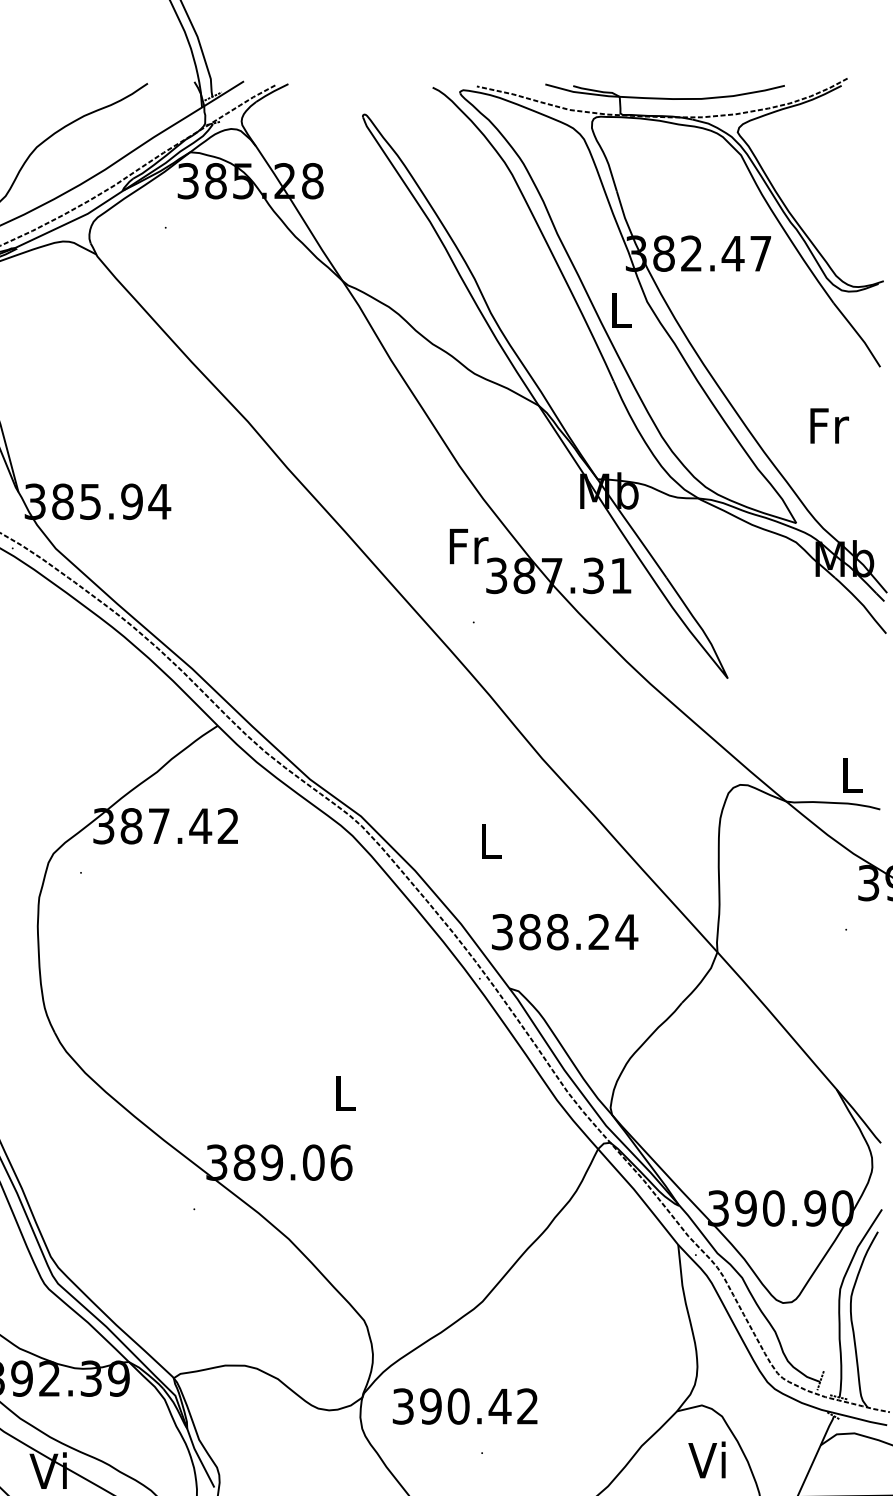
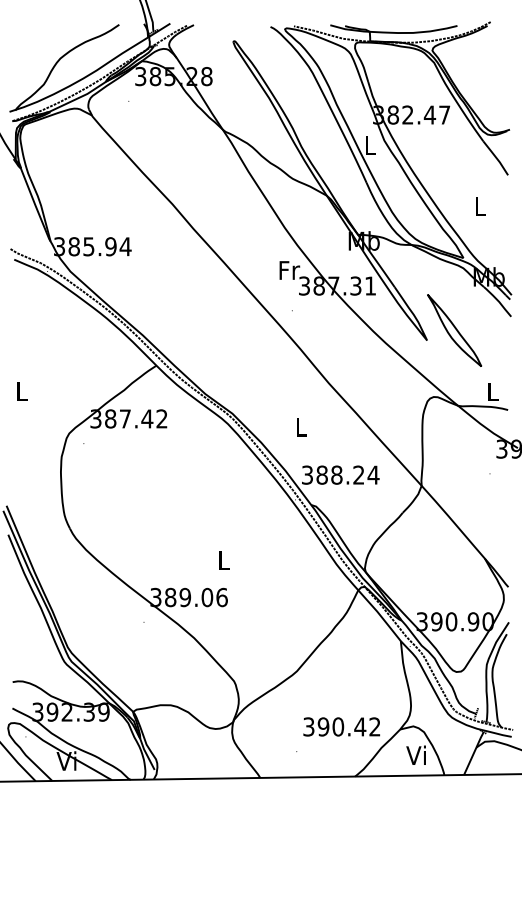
text: (830, 425) -> (481, 206), Fr -> L
part: (779, 659) -> (454, 330), added
text: (464, 1405) -> (341, 726), moved

